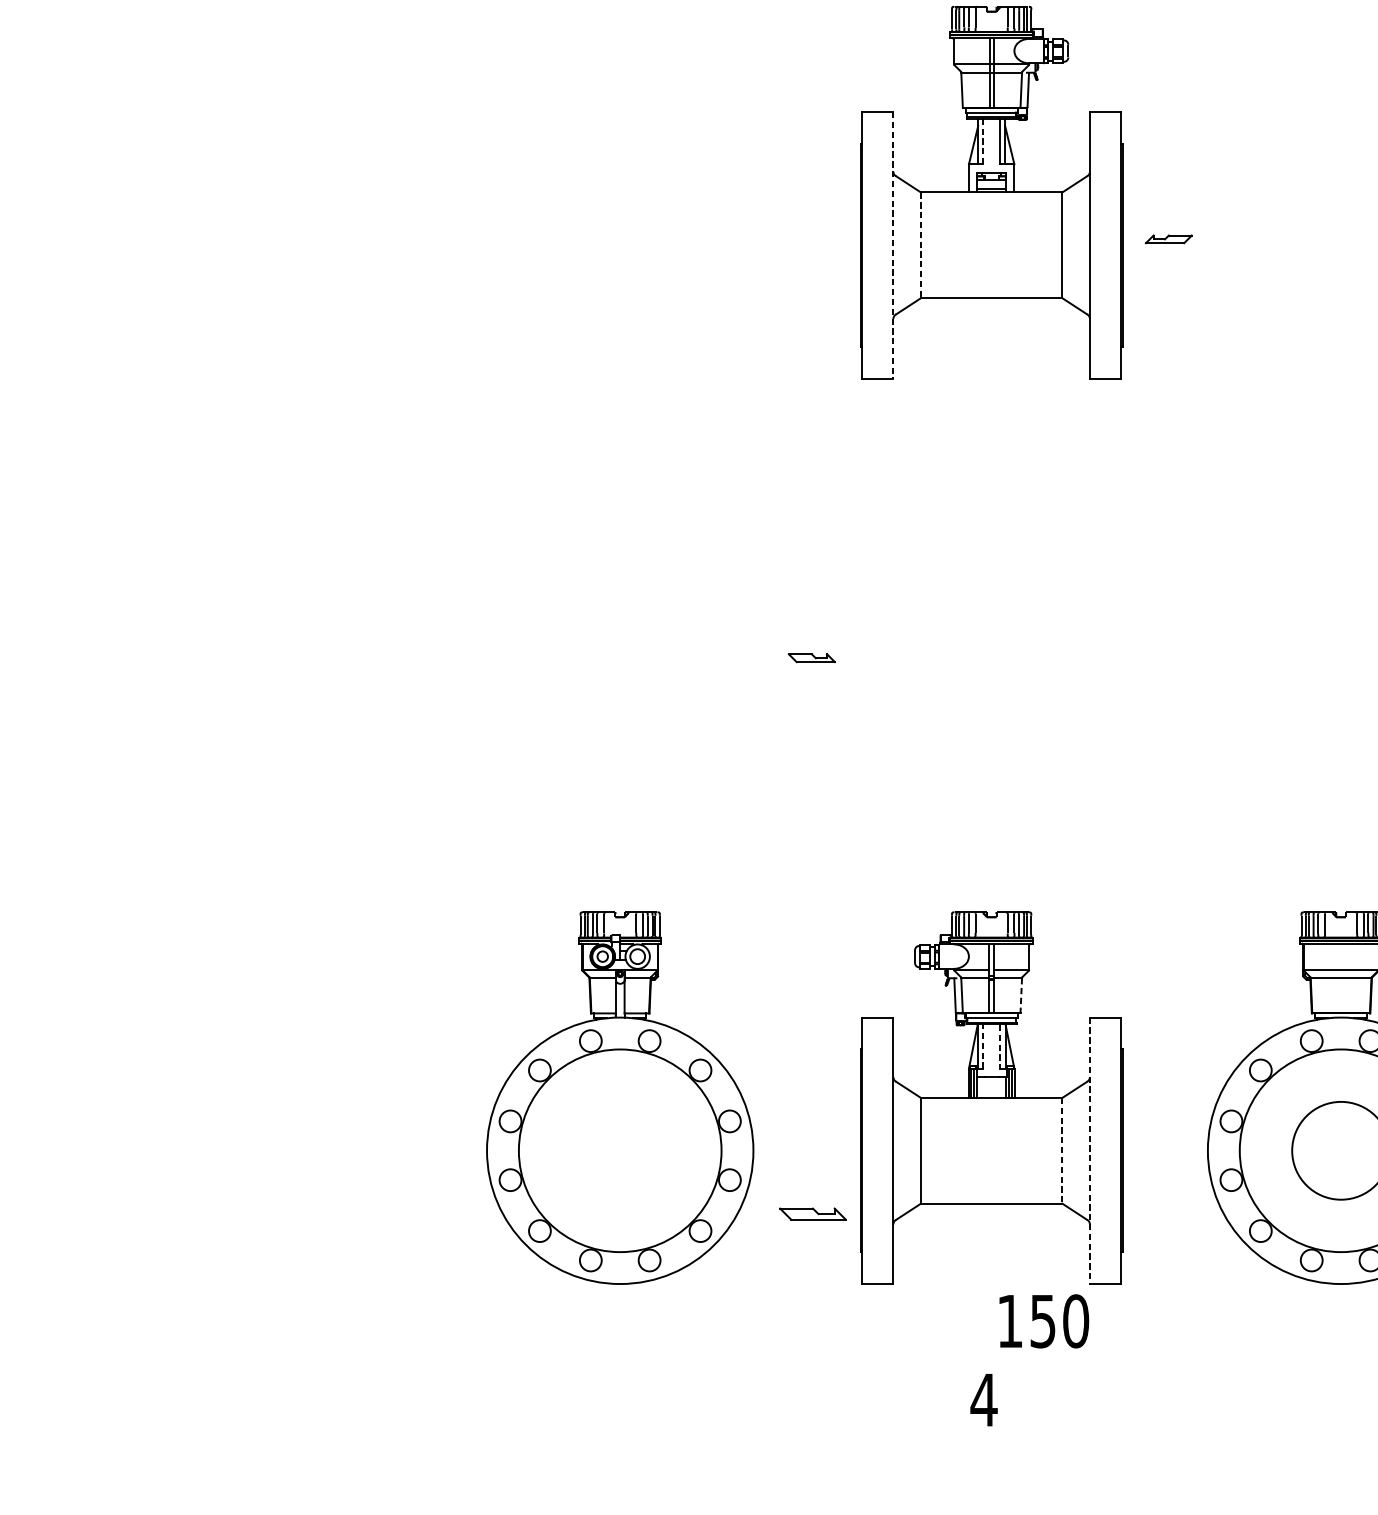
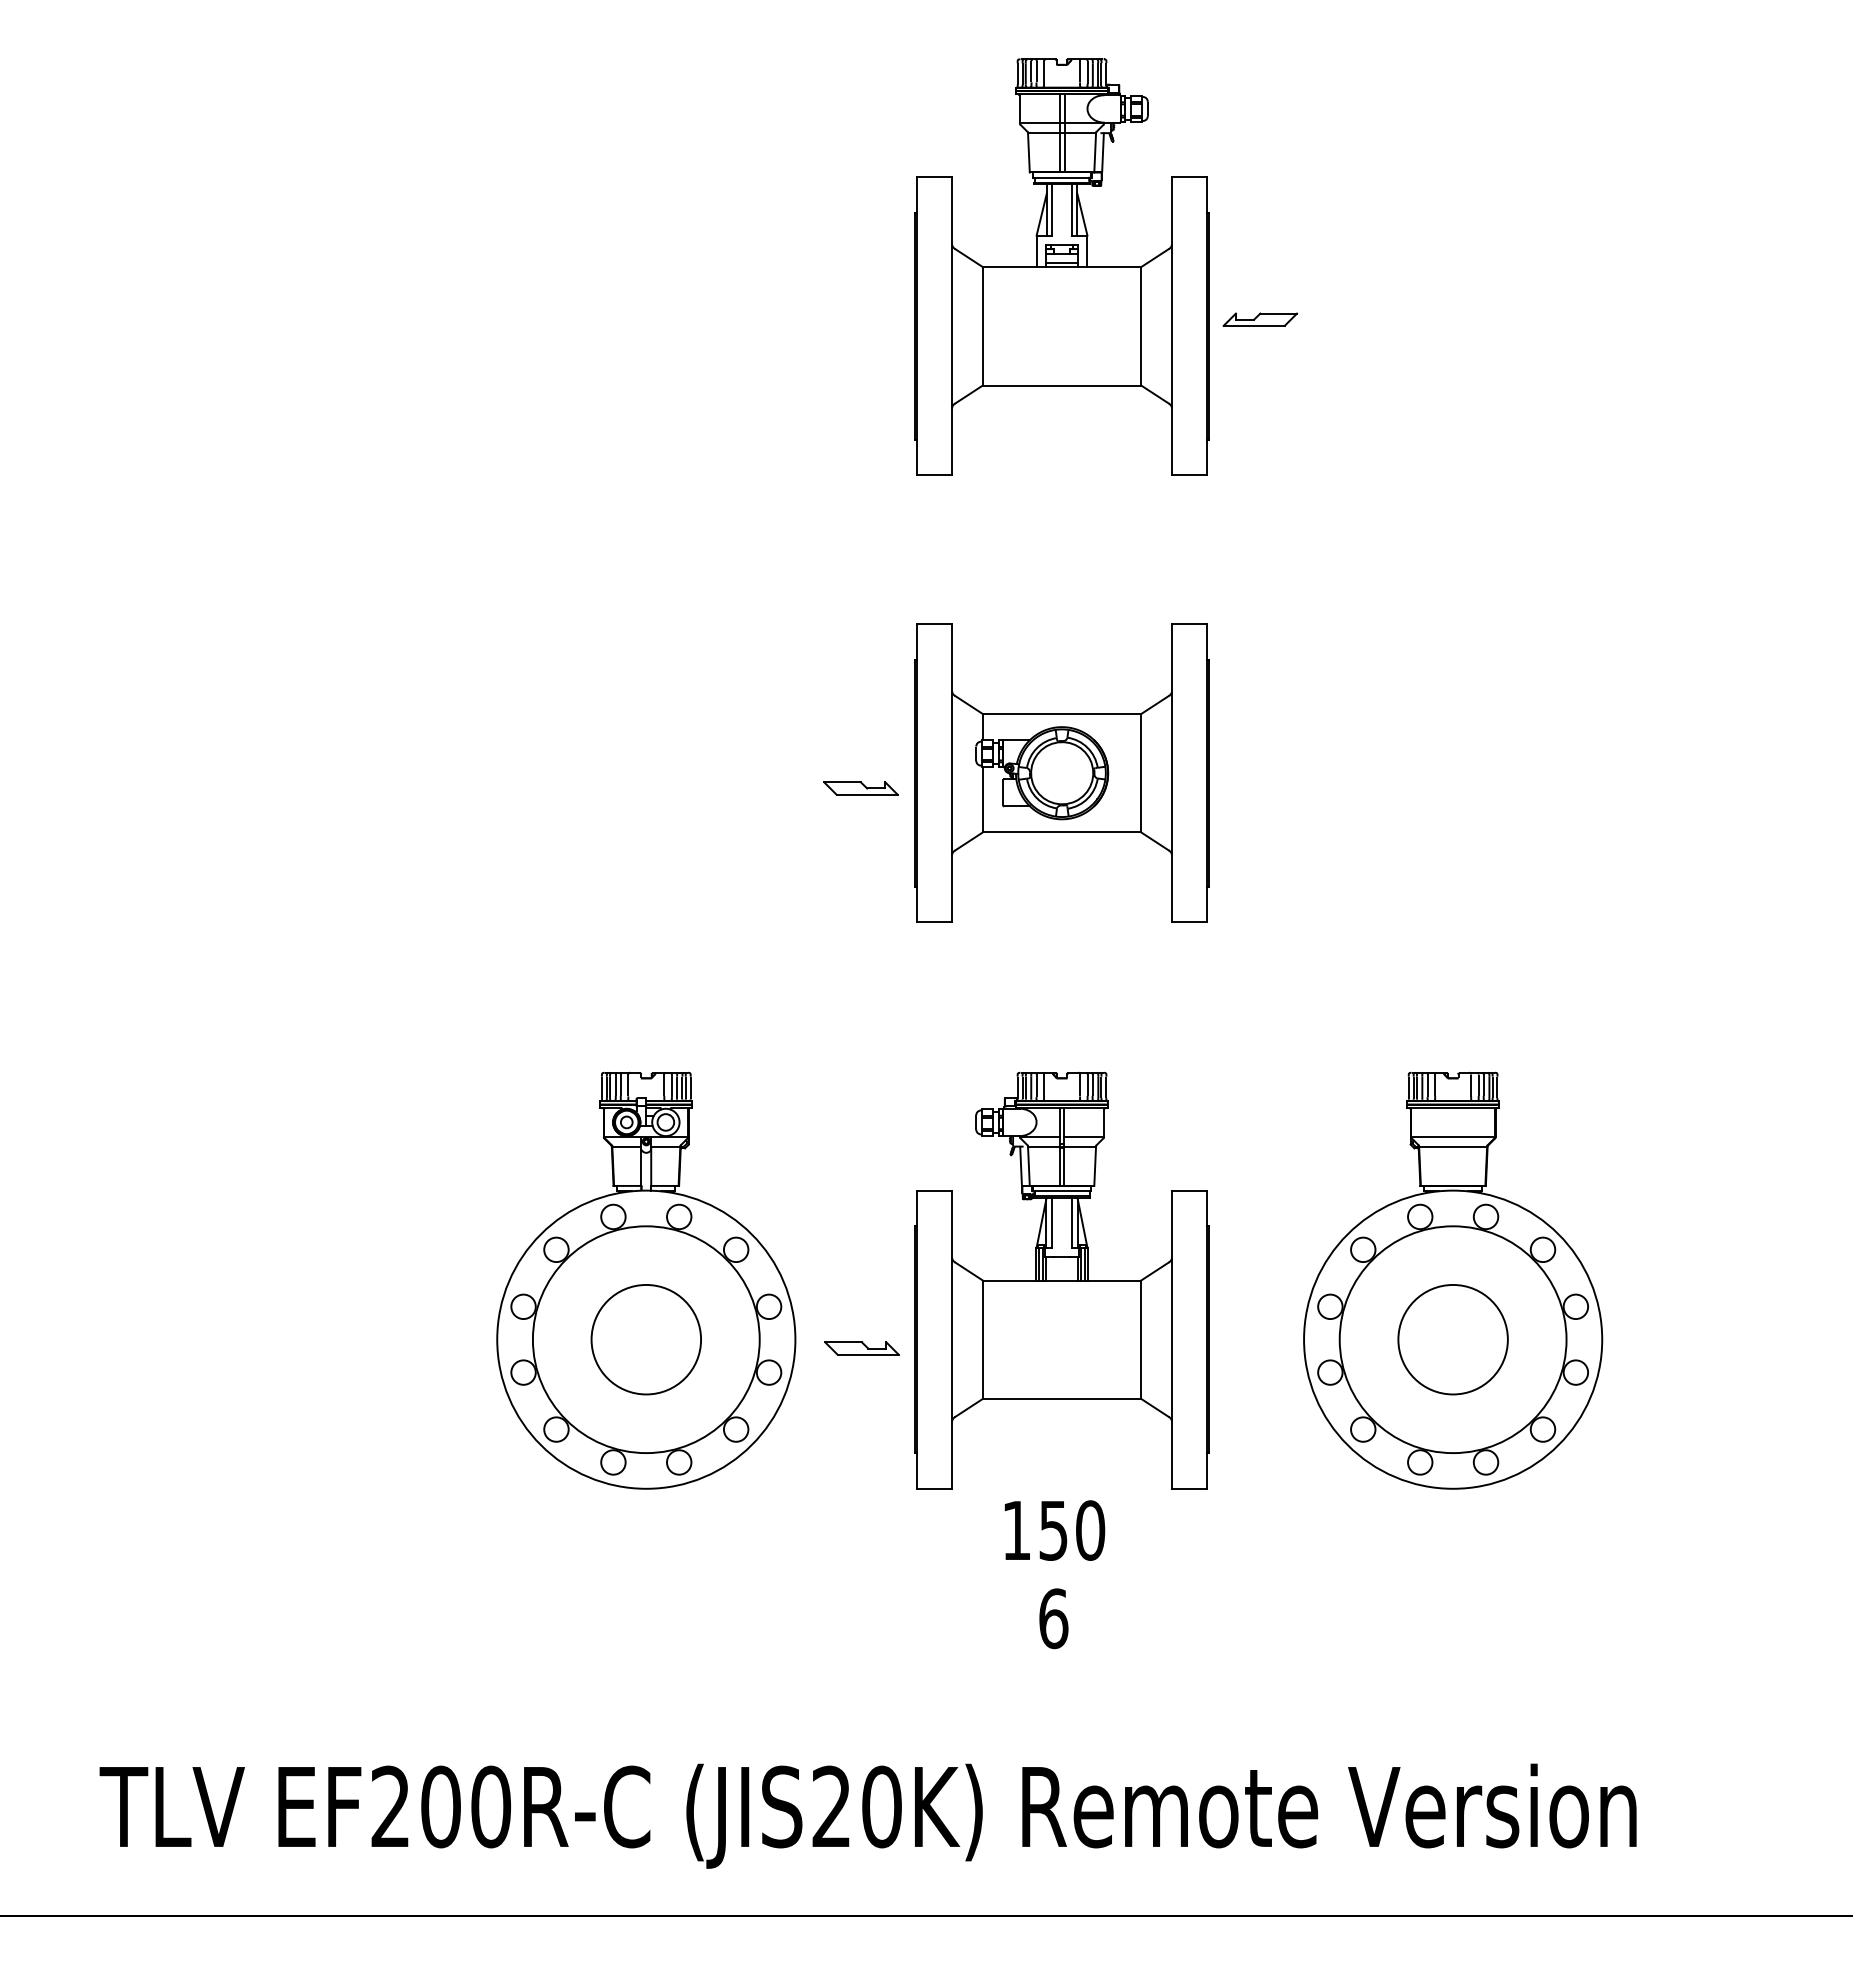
line: (983, 141) -> (1052, 210), dashed -> solid
part: (1168, 239) -> (1260, 319), size x1.43
line: (893, 245) -> (952, 326), dashed -> solid
line: (920, 245) -> (982, 326), dashed -> solid
part: (991, 643) -> (1061, 772), added
part: (811, 658) -> (860, 788), size x1.43
line: (1021, 996) -> (1095, 1166), dashed -> solid
line: (983, 1046) -> (1052, 1222), dashed -> solid
line: (1000, 1046) -> (1071, 1223), dashed -> solid
circle: (619, 1150) -> (645, 1339), added
line: (1062, 1151) -> (1141, 1340), dashed -> solid
line: (1090, 1151) -> (1172, 1340), dashed -> solid
part: (812, 1214) -> (861, 1348), moved
text: (1043, 1321) -> (1054, 1530), moved
text: (984, 1399) -> (1053, 1618), 4 -> 6

